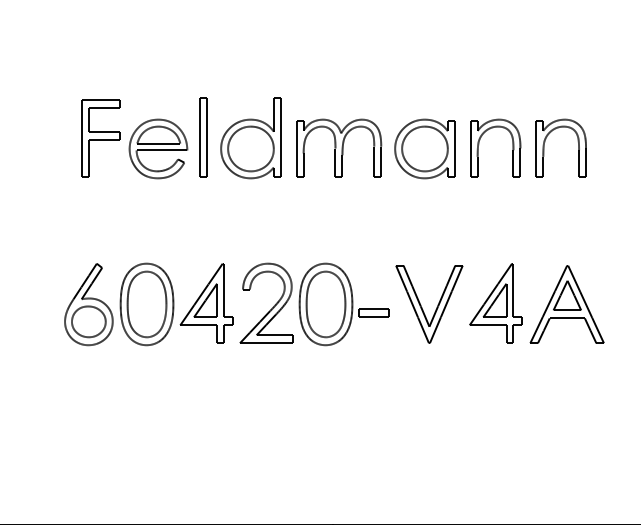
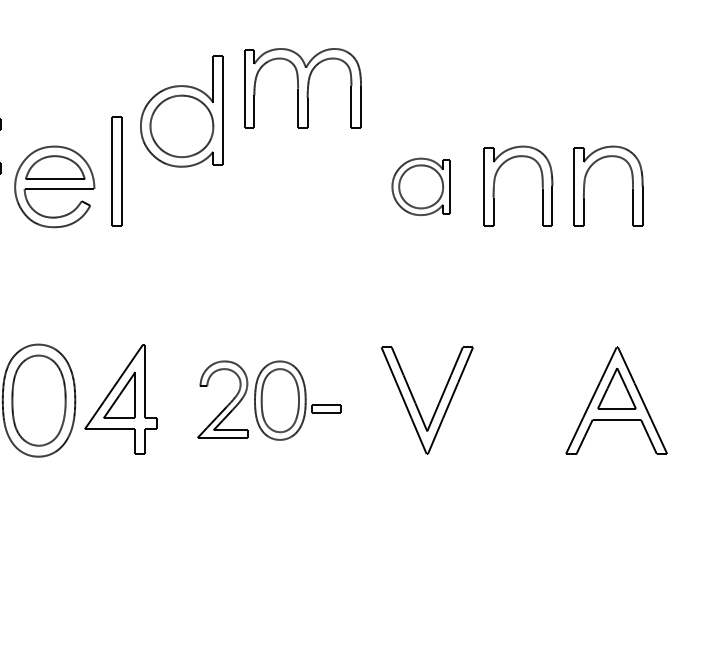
part: (250, 138) -> (181, 111), moved
part: (339, 147) -> (303, 87), moved
part: (424, 148) -> (420, 186), size x0.7
part: (495, 303) -> (518, 399), removed
part: (314, 304) -> (269, 400), size x0.7

